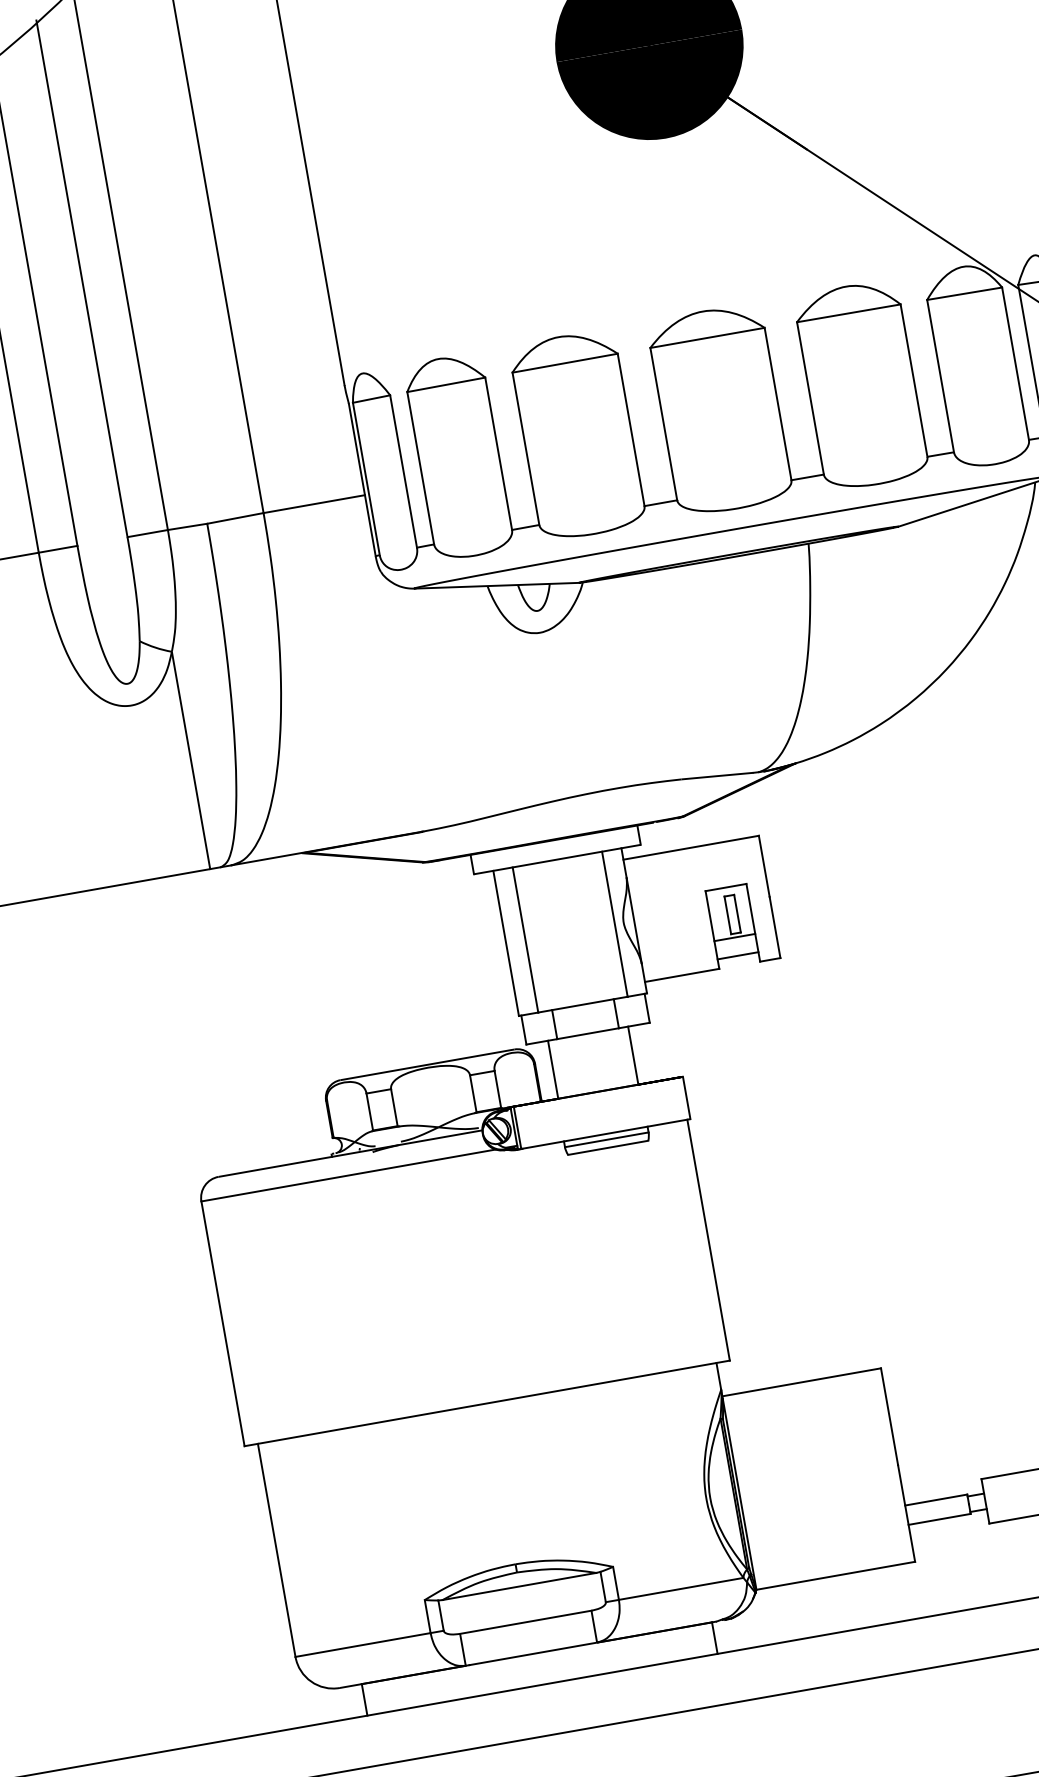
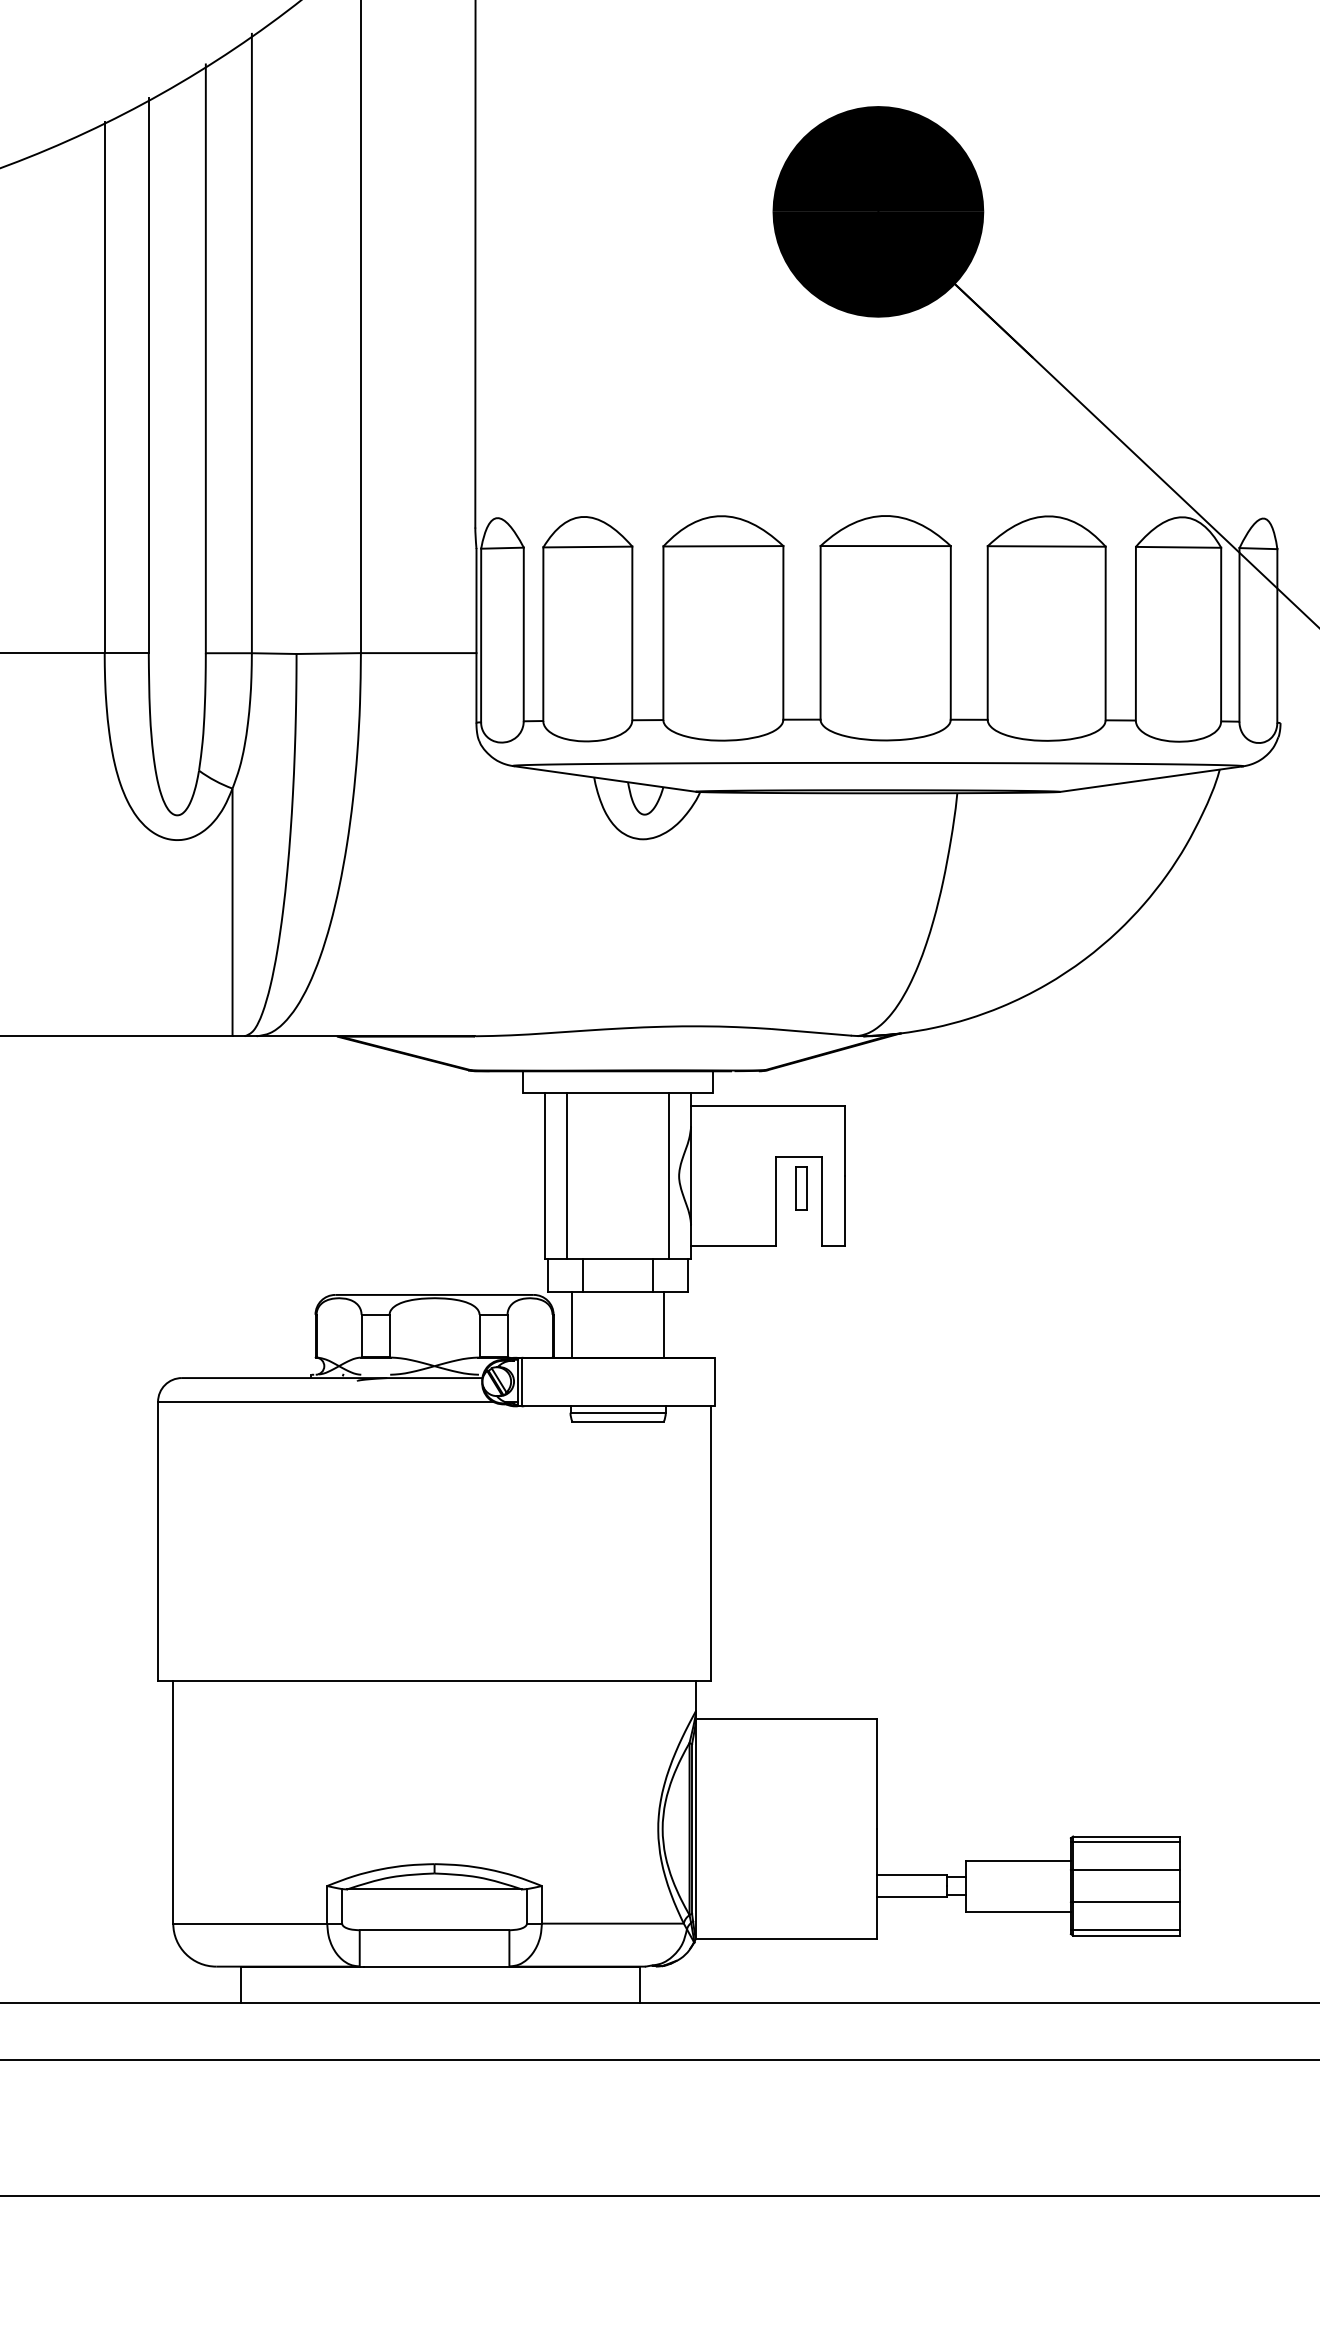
line: (734, 937) -> (798, 1214), removed
line: (737, 955) -> (798, 1234), removed

